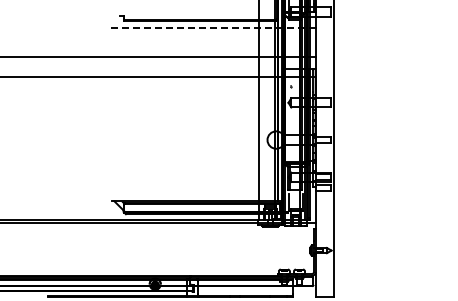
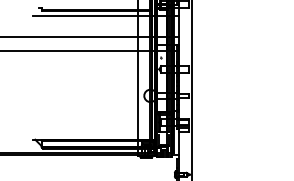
line: (210, 28) -> (103, 16), dashed -> solid

